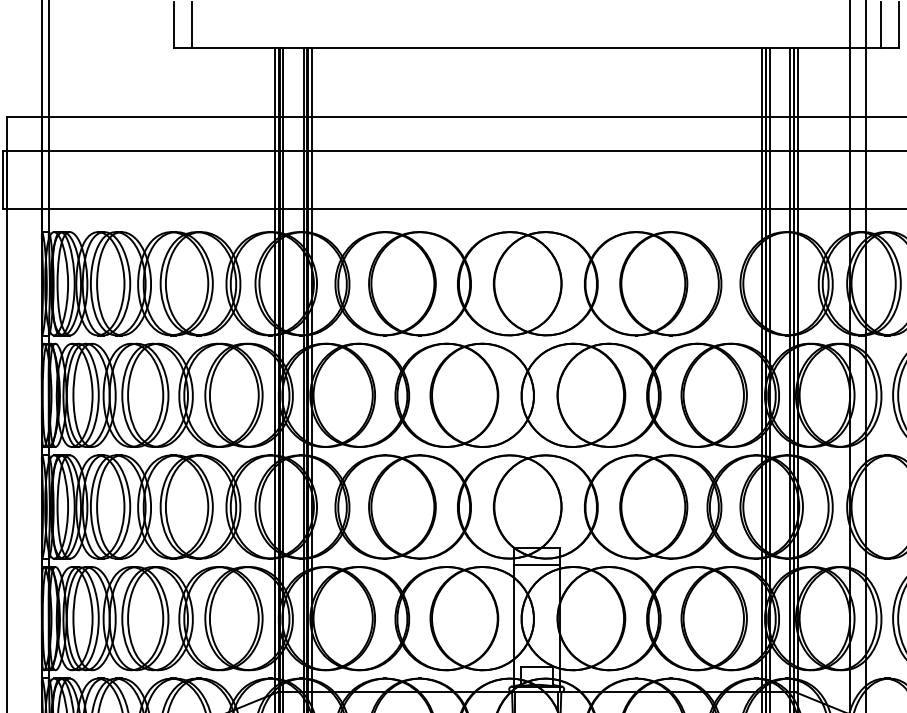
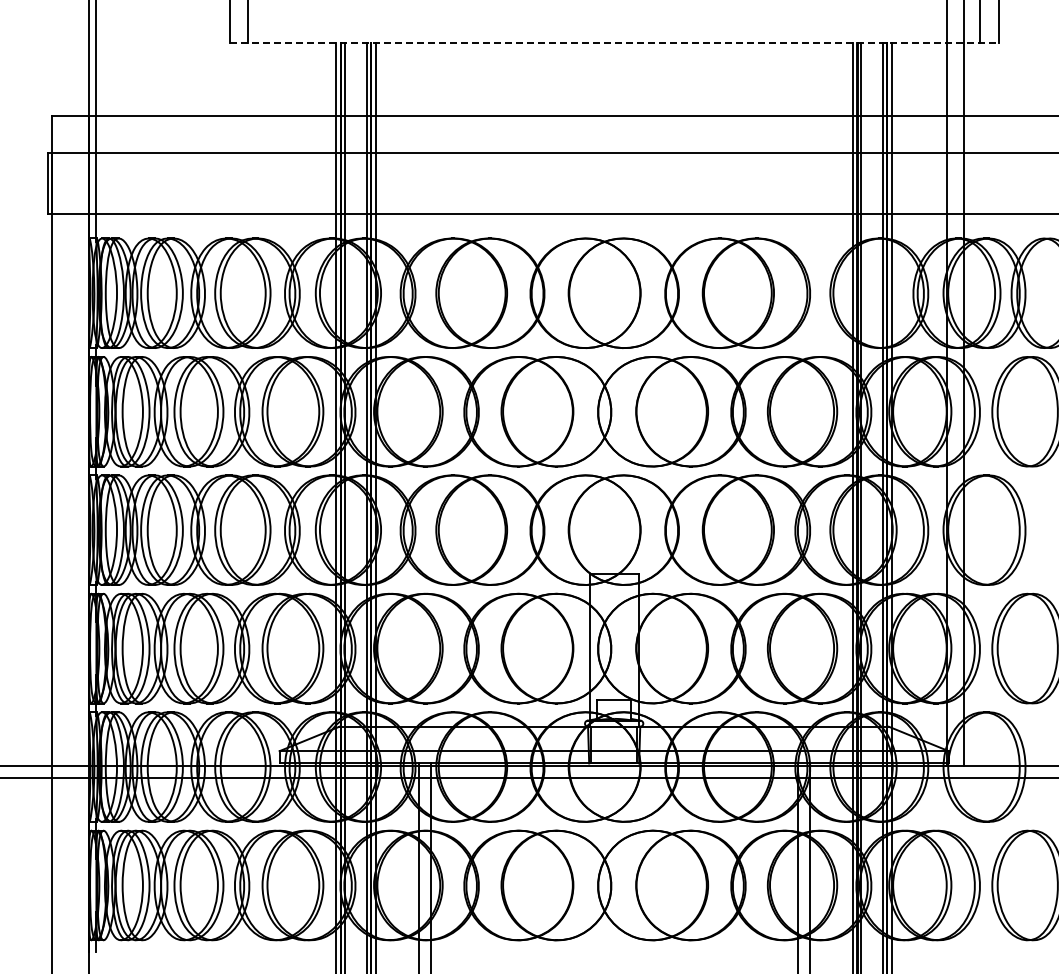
line: (537, 47) -> (614, 42), solid -> dashed
line: (536, 564) -> (613, 591), removed

